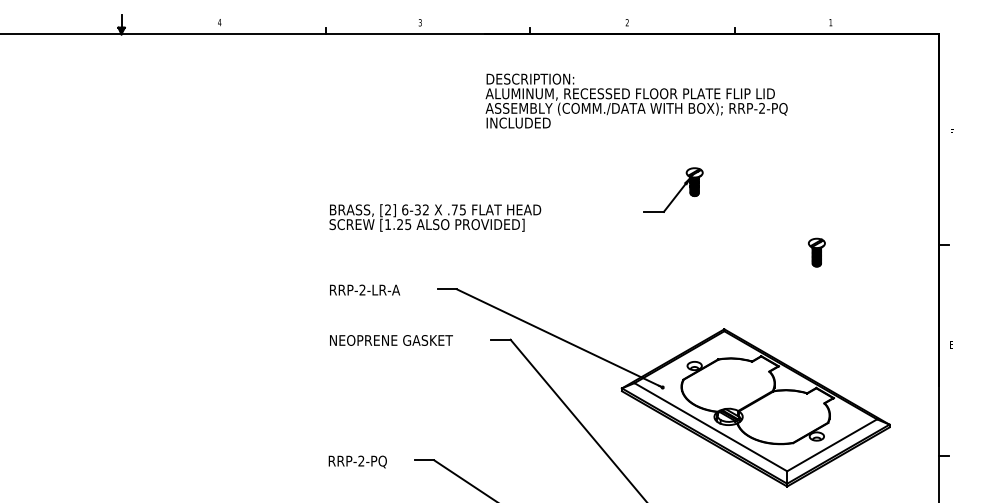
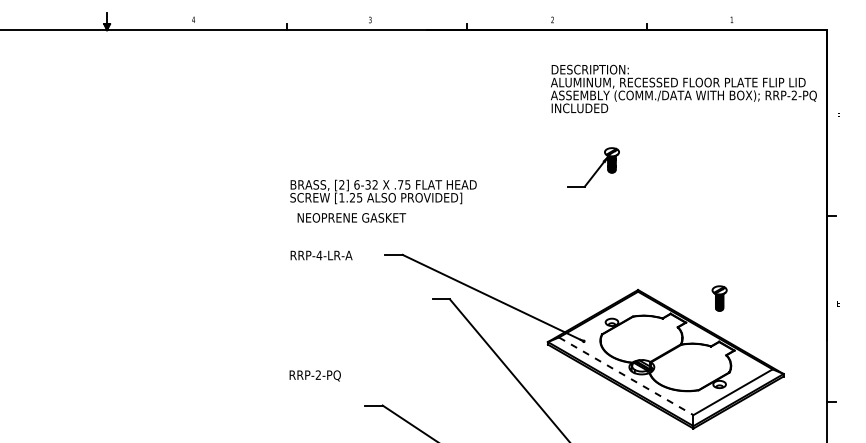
text: (636, 100) -> (683, 88), moved
part: (816, 252) -> (719, 298), moved
text: (362, 290) -> (319, 255), RRP-2-LR-A -> RRP-4-LR-A
text: (391, 340) -> (351, 217), moved
line: (711, 427) -> (626, 376), solid -> dashed
text: (356, 461) -> (314, 375), moved

